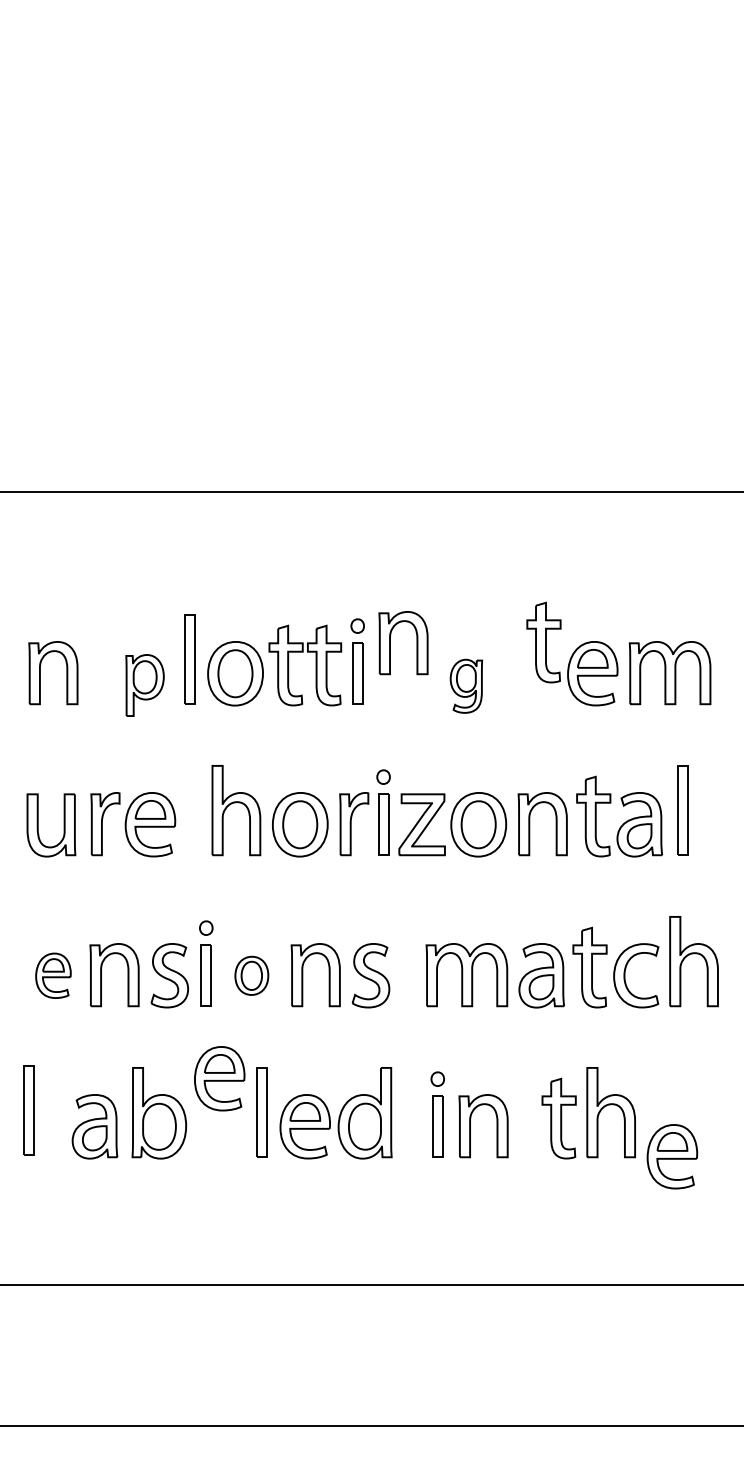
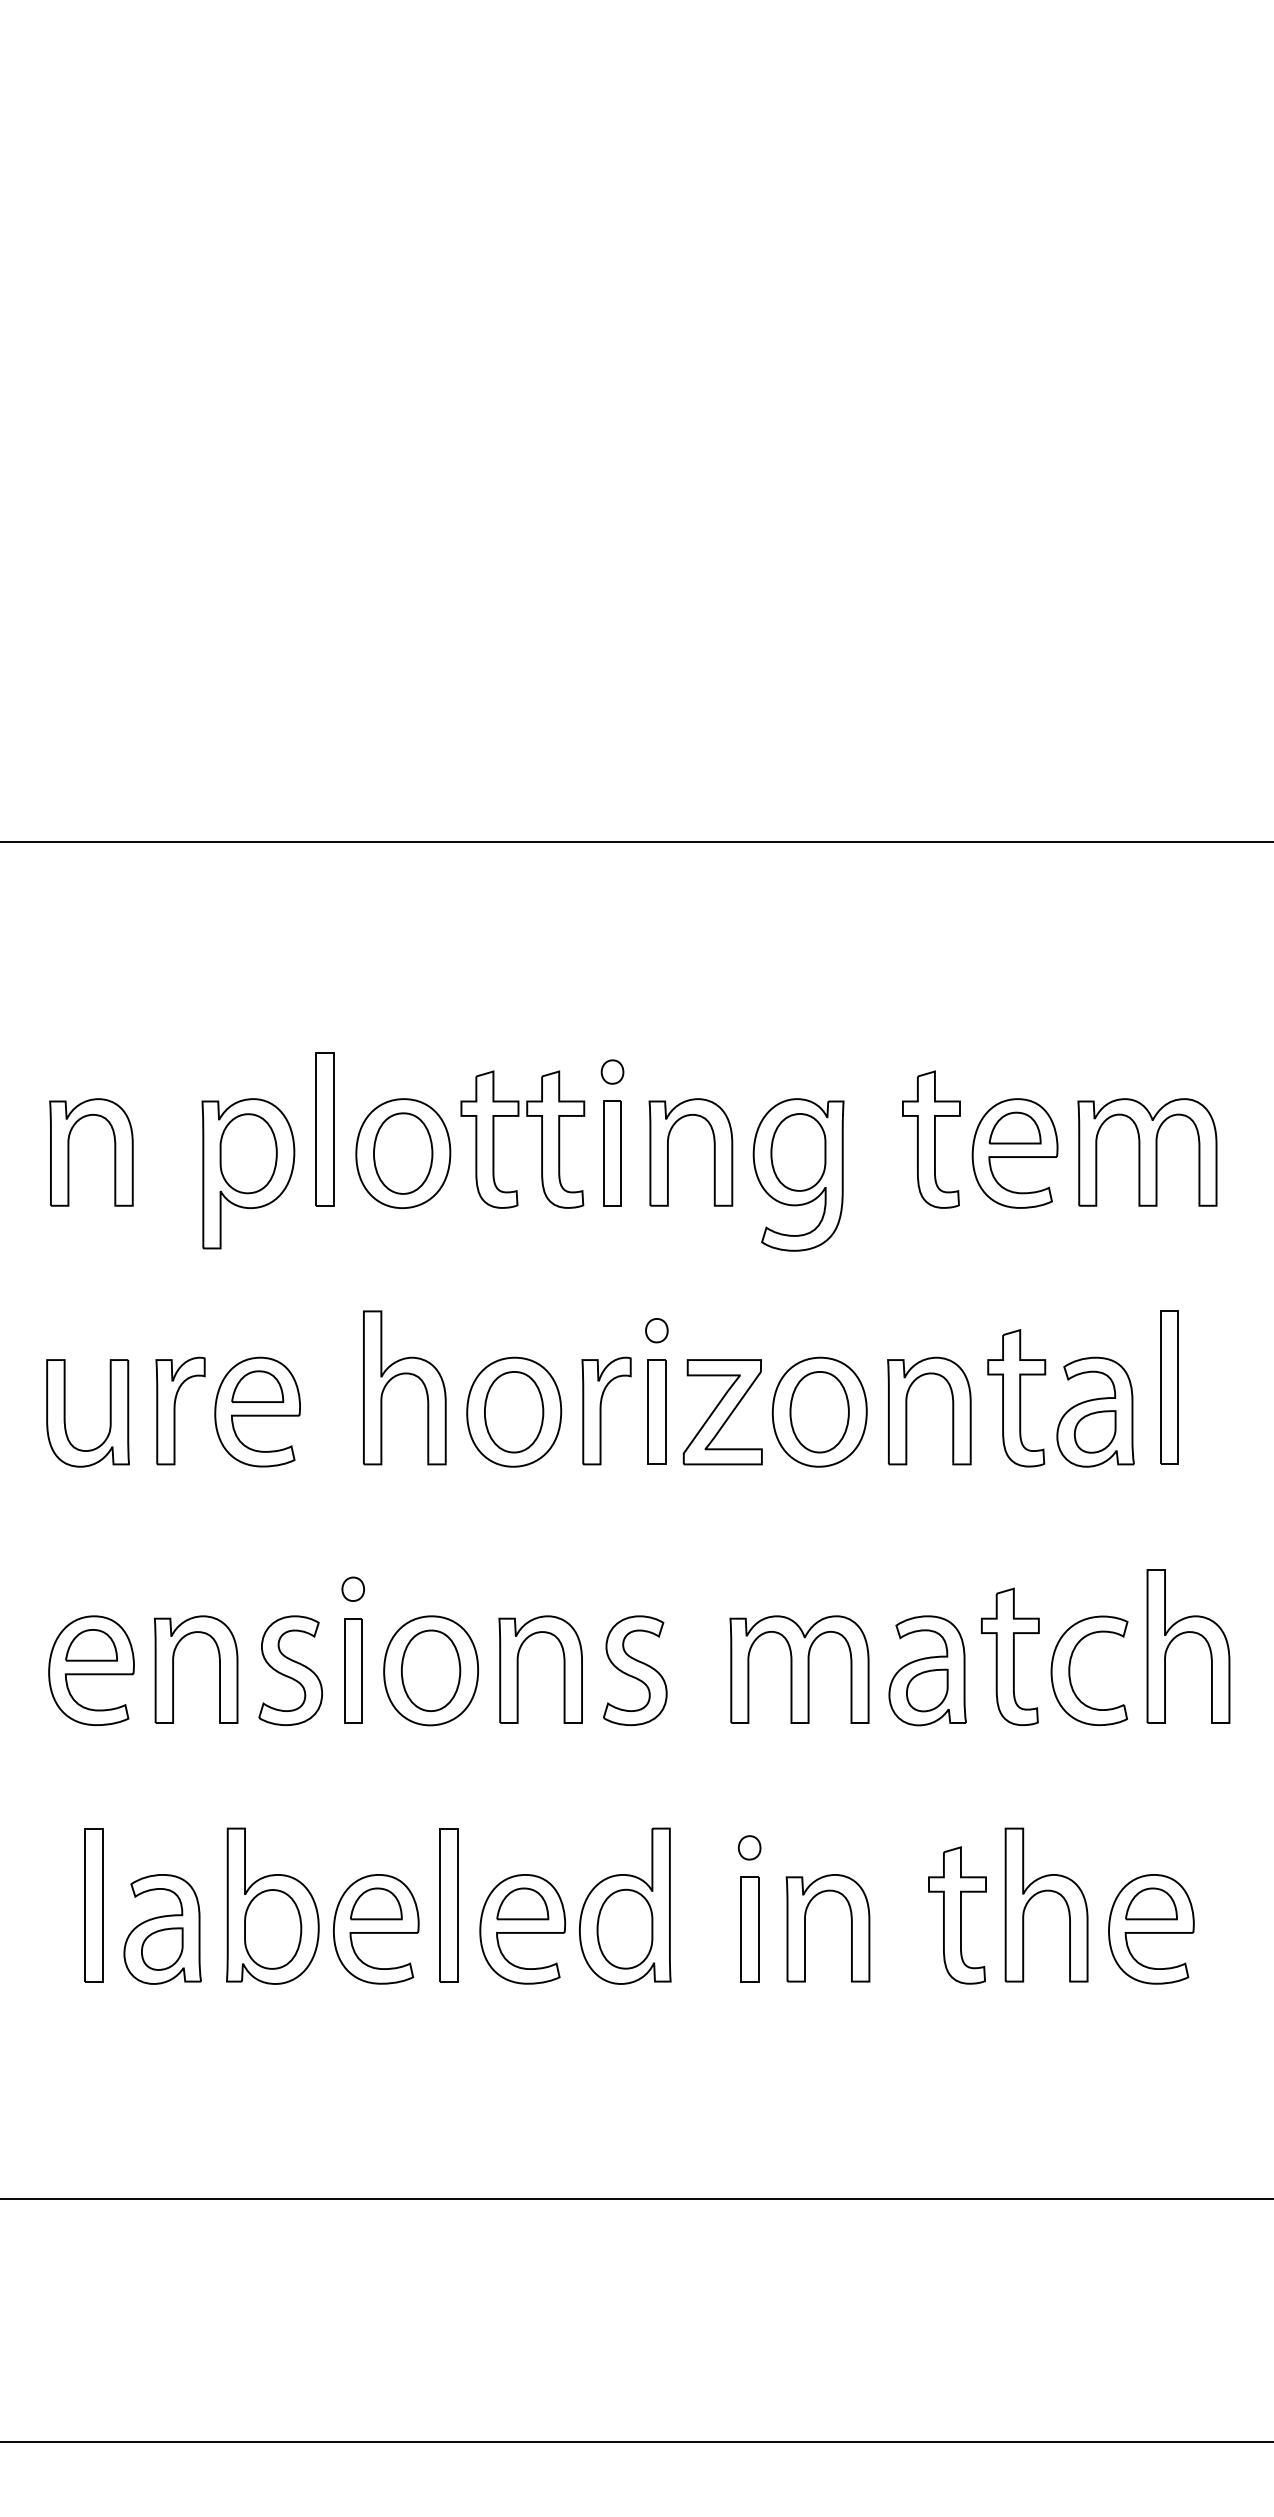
part: (543, 642) -> (930, 1139), moved
part: (390, 643) -> (668, 1153), moved
part: (144, 685) -> (247, 1173), size x1.43
part: (466, 686) -> (798, 1175), size x1.67
part: (53, 975) -> (91, 1670), size x1.43
part: (251, 975) -> (430, 1670), size x1.67
part: (219, 1078) -> (375, 1928), moved
part: (28, 1110) -> (93, 1904), moved
part: (672, 1156) -> (1151, 1928), moved

